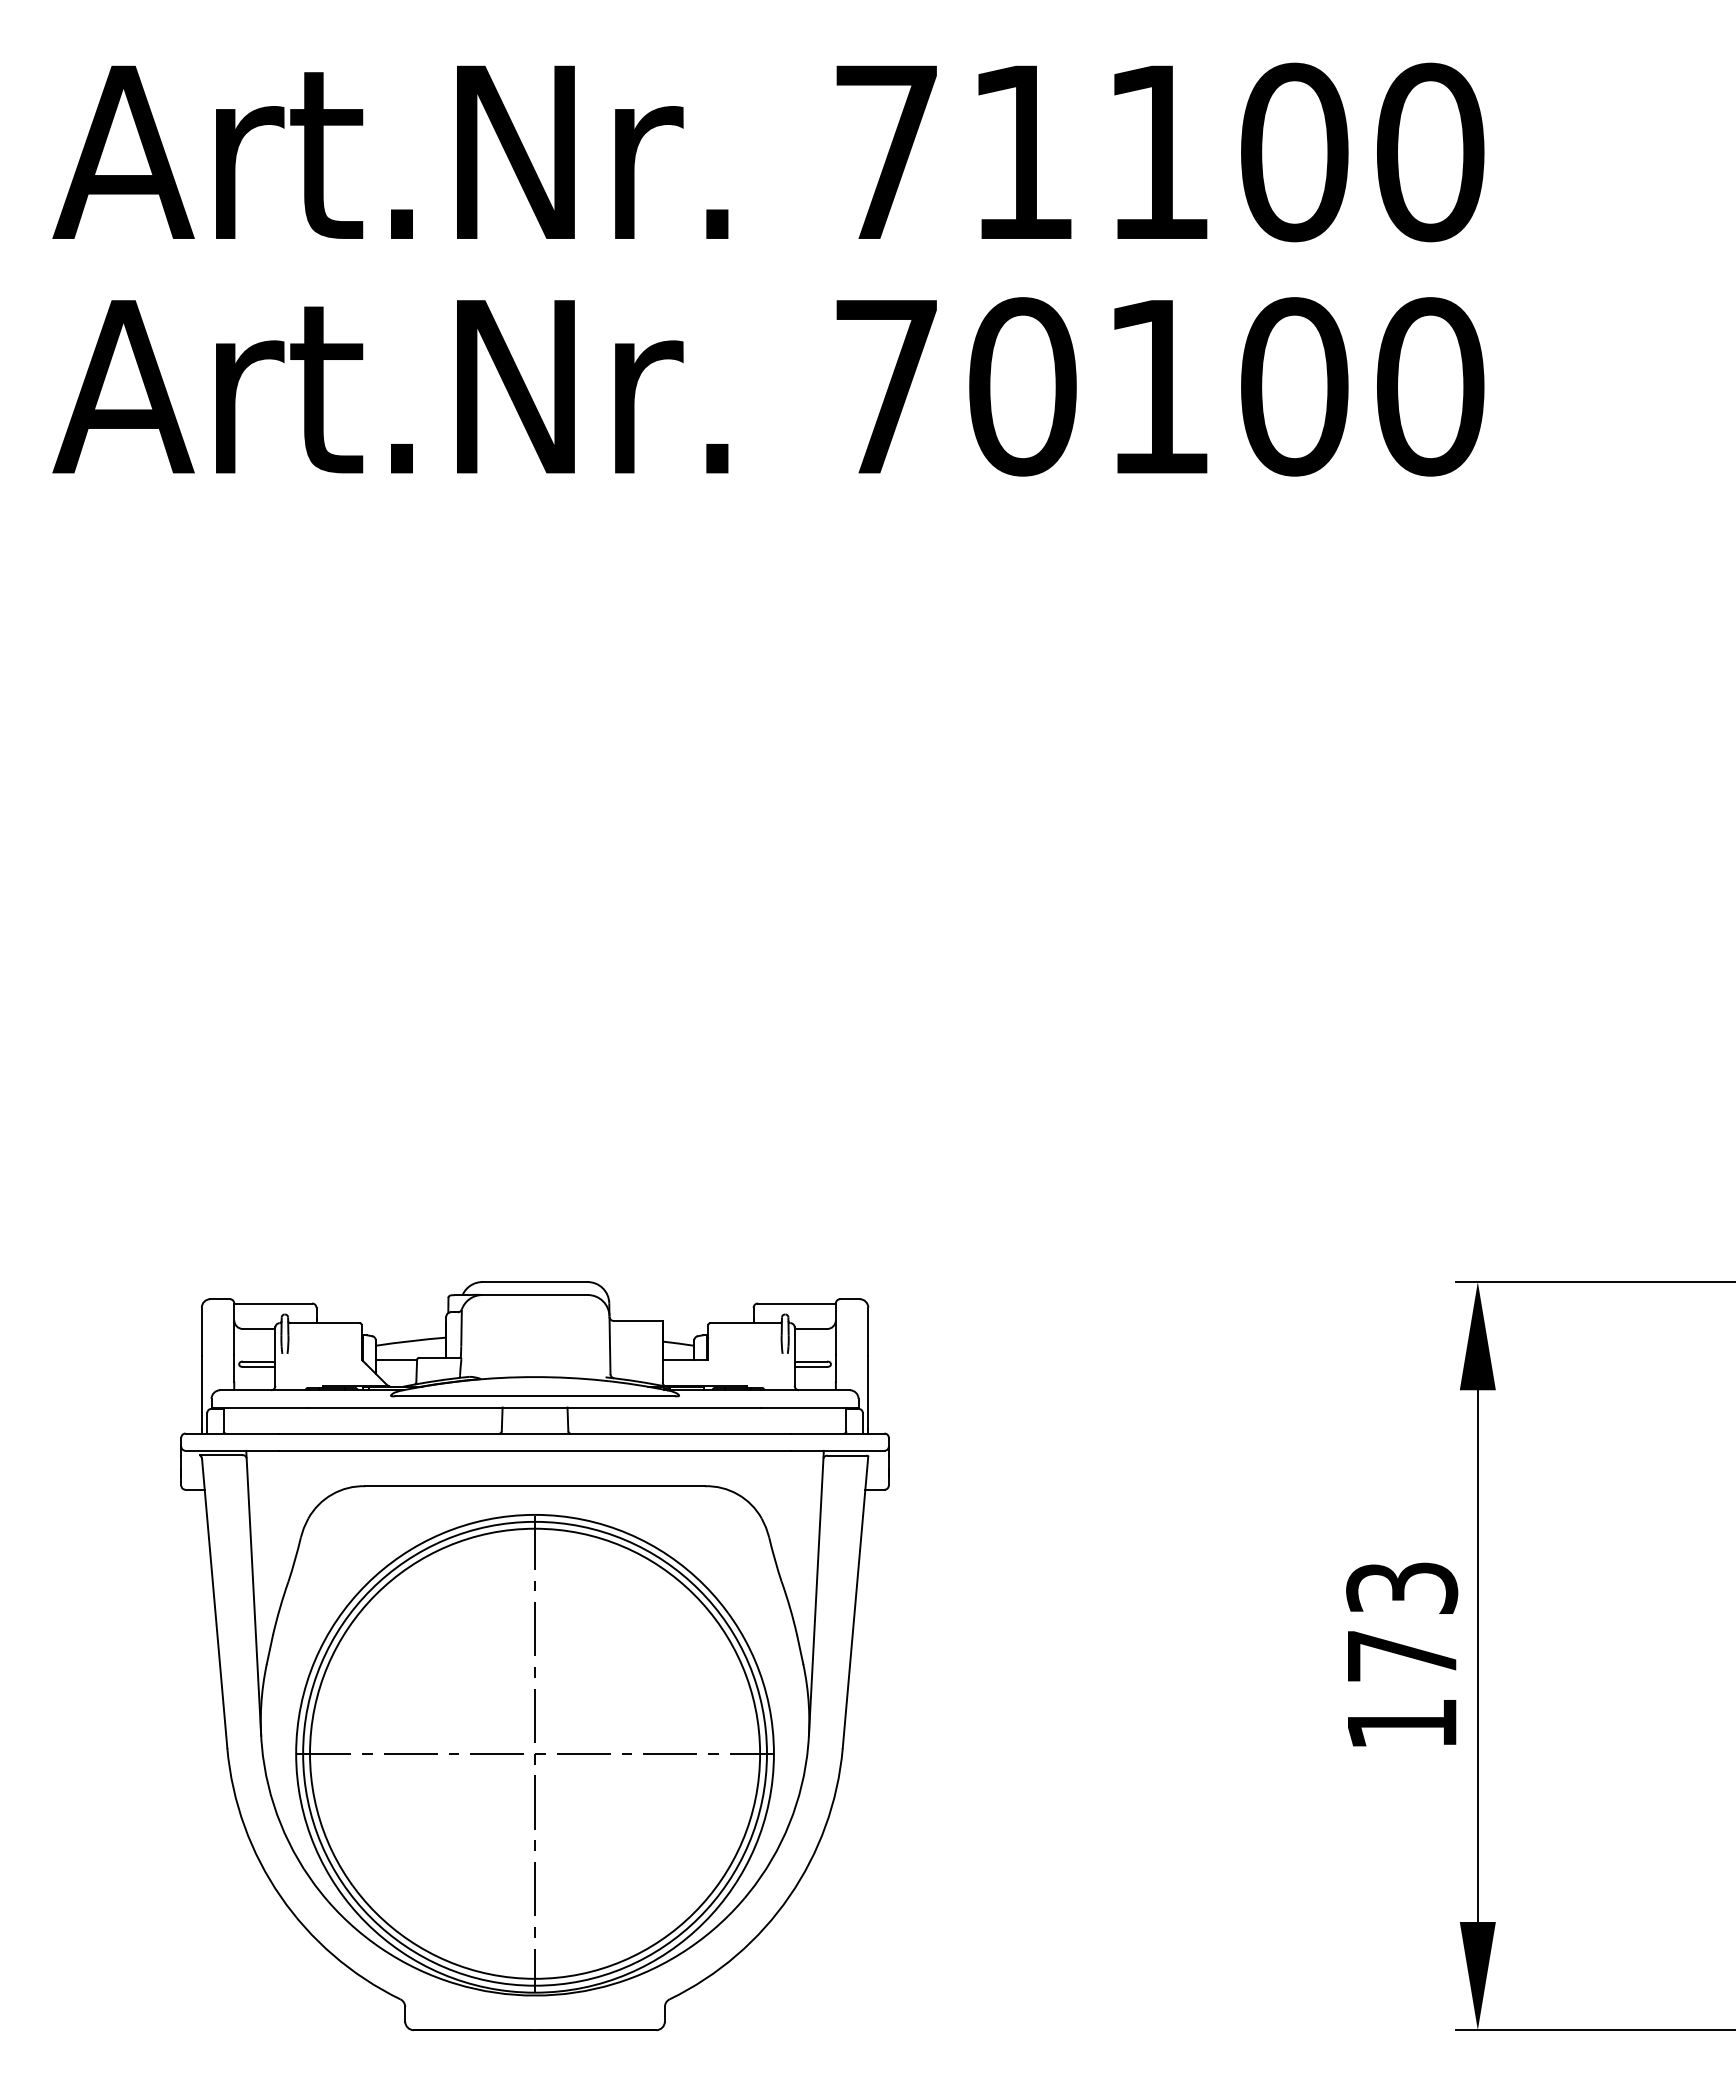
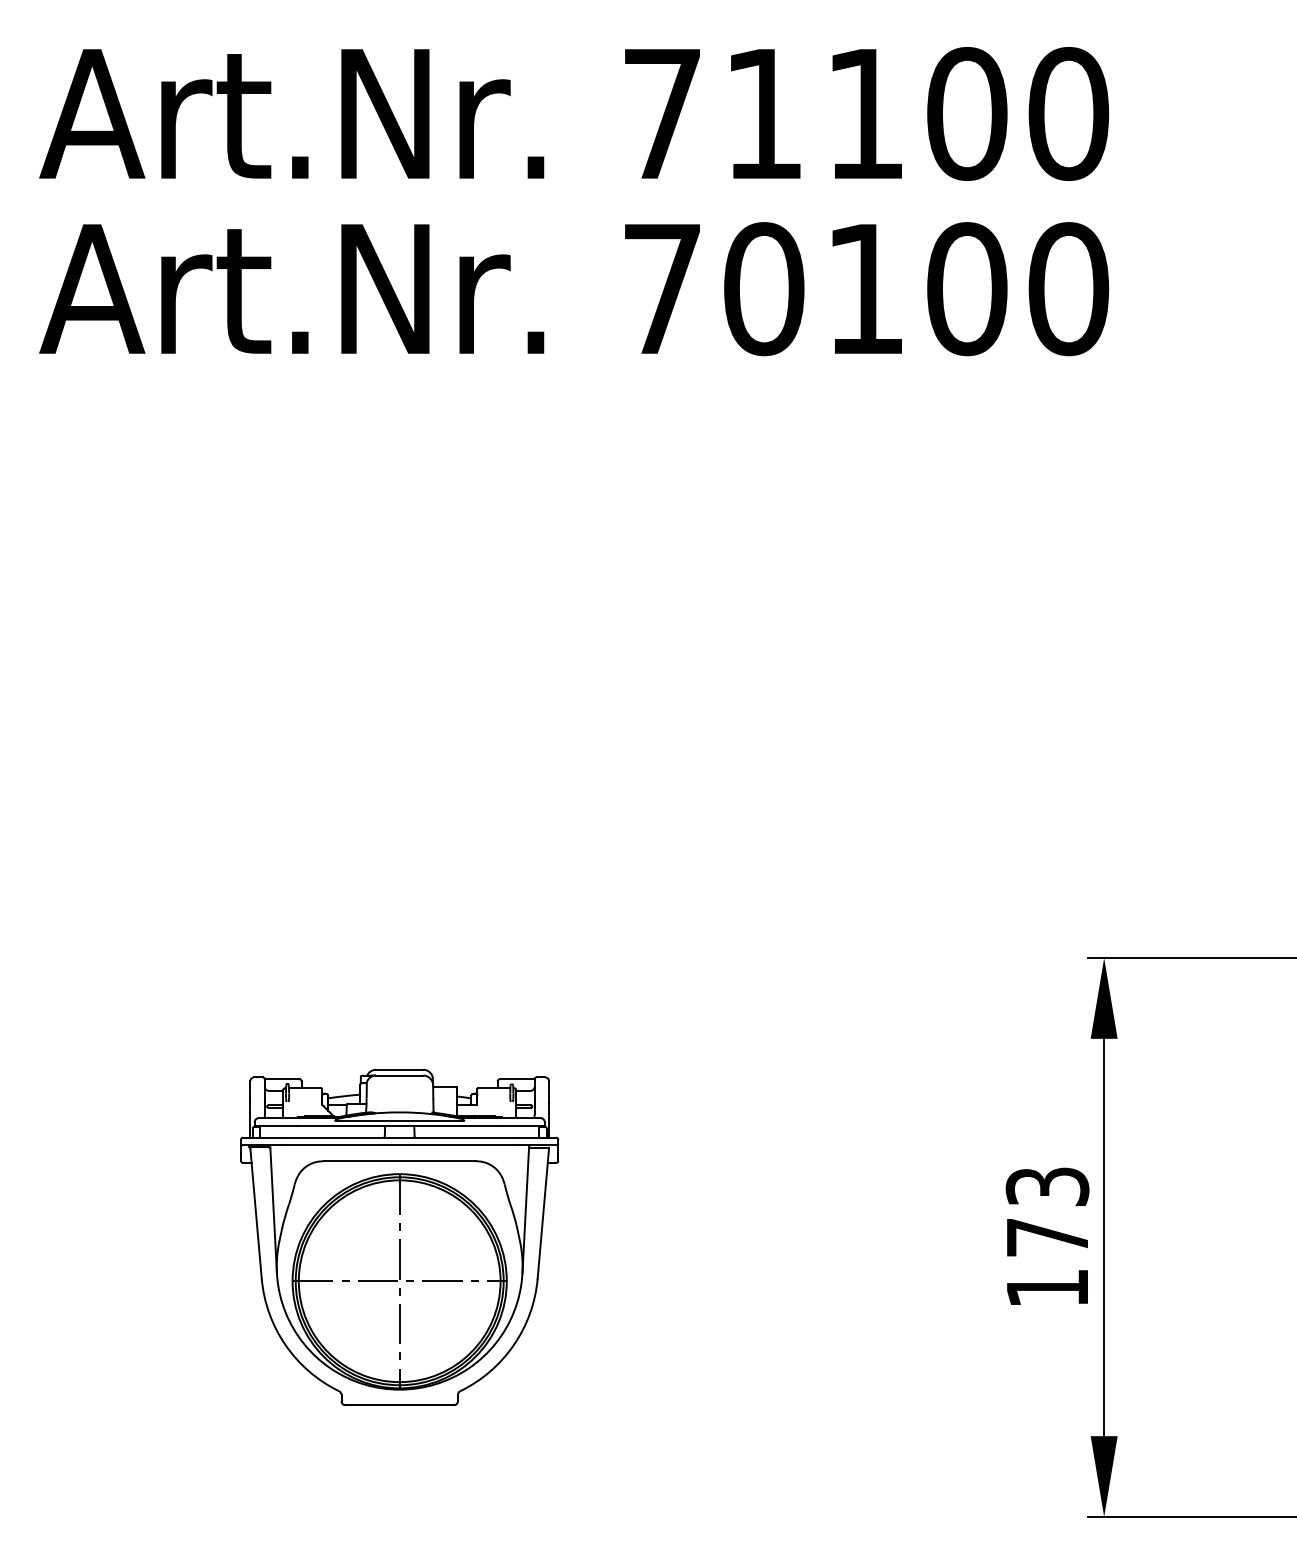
part: (534, 1655) -> (399, 1237), size x0.6

